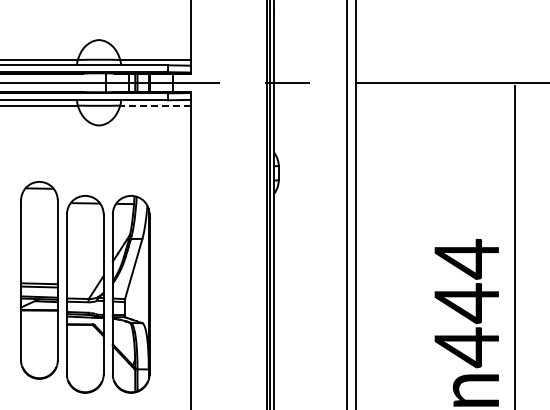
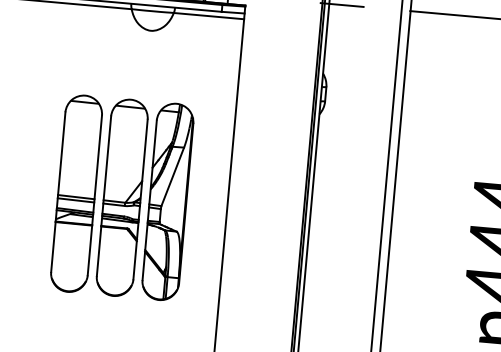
line: (155, 105) -> (208, 15), dashed -> solid
part: (39, 280) -> (76, 193), moved

